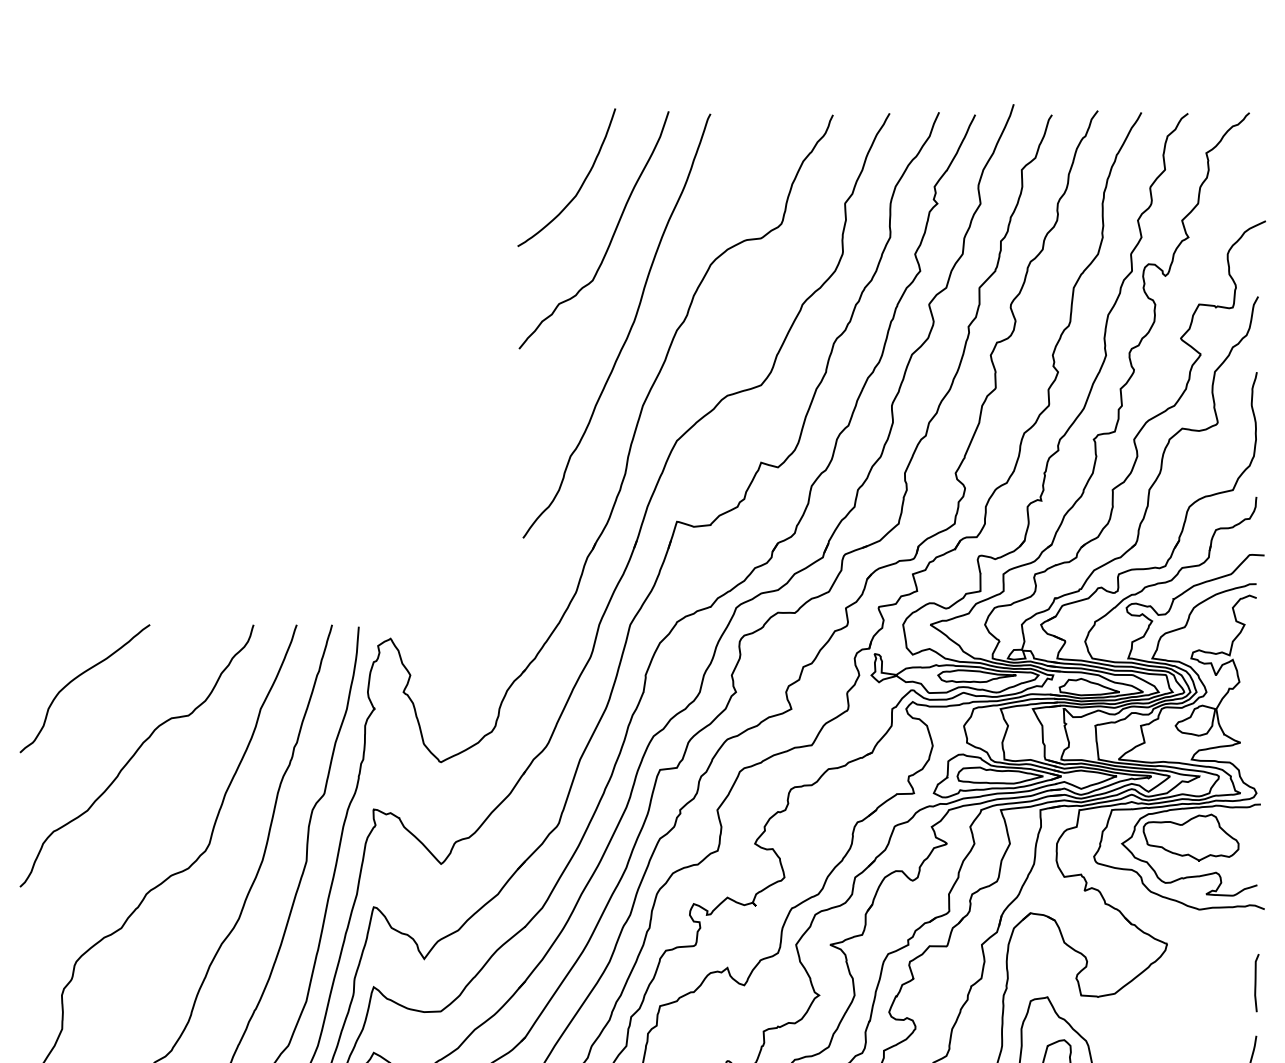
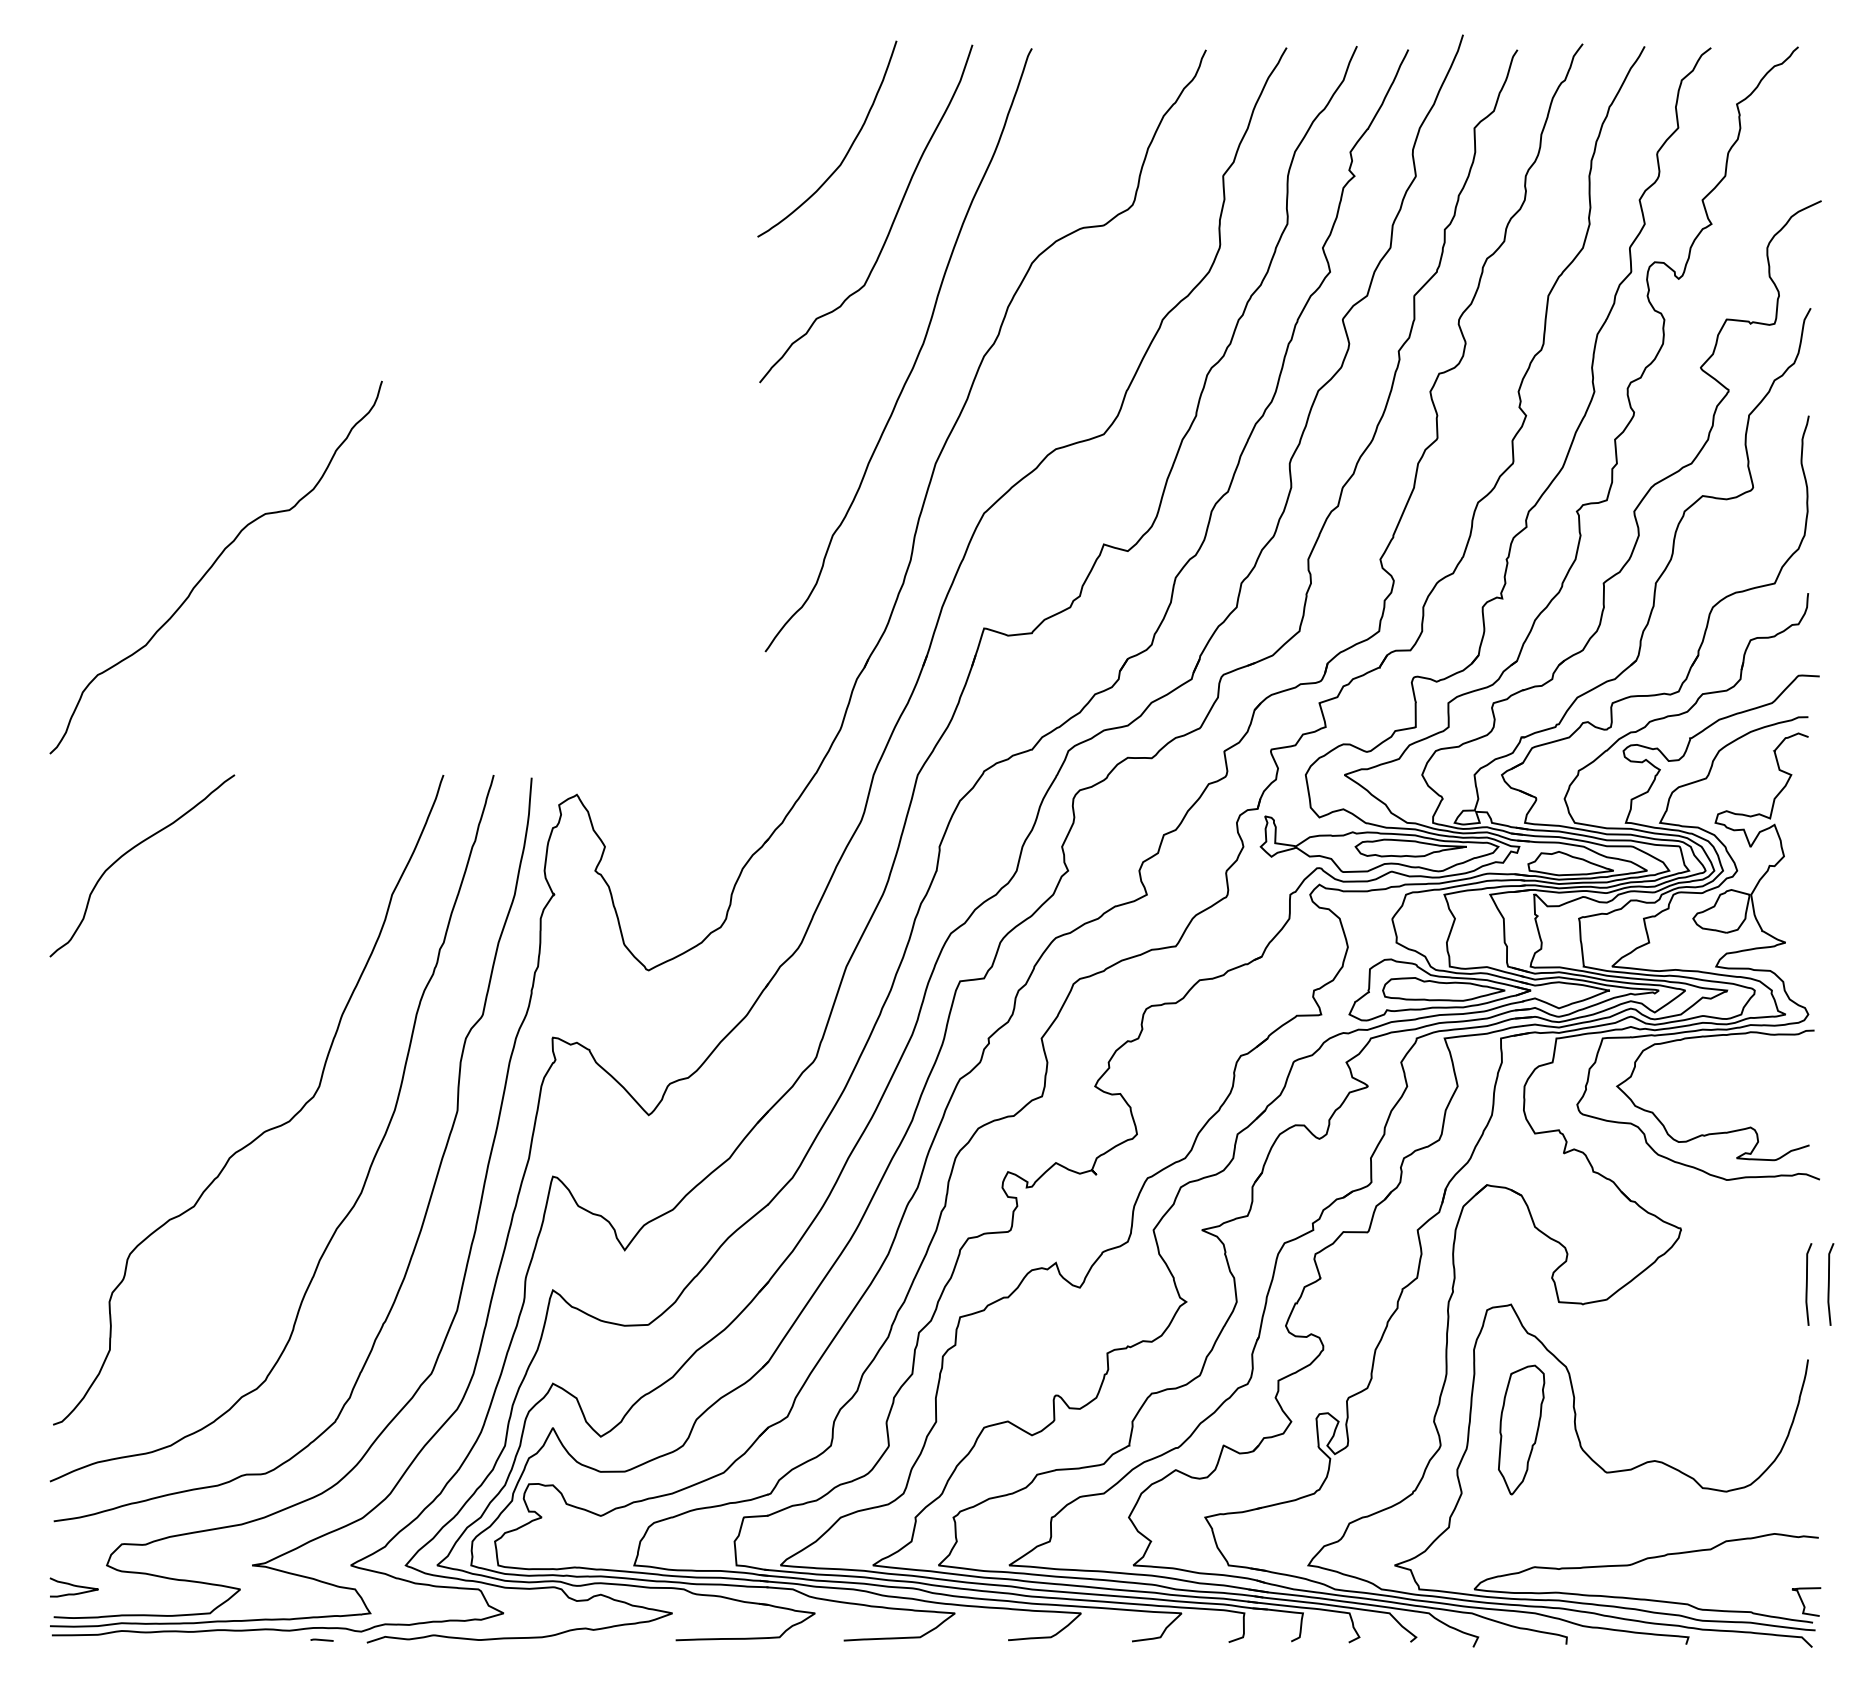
curve: (135, 754) -> (213, 565), moved
part: (1191, 837) -> (1715, 1077), removed
curve: (1271, 983) -> (1829, 1284), added

